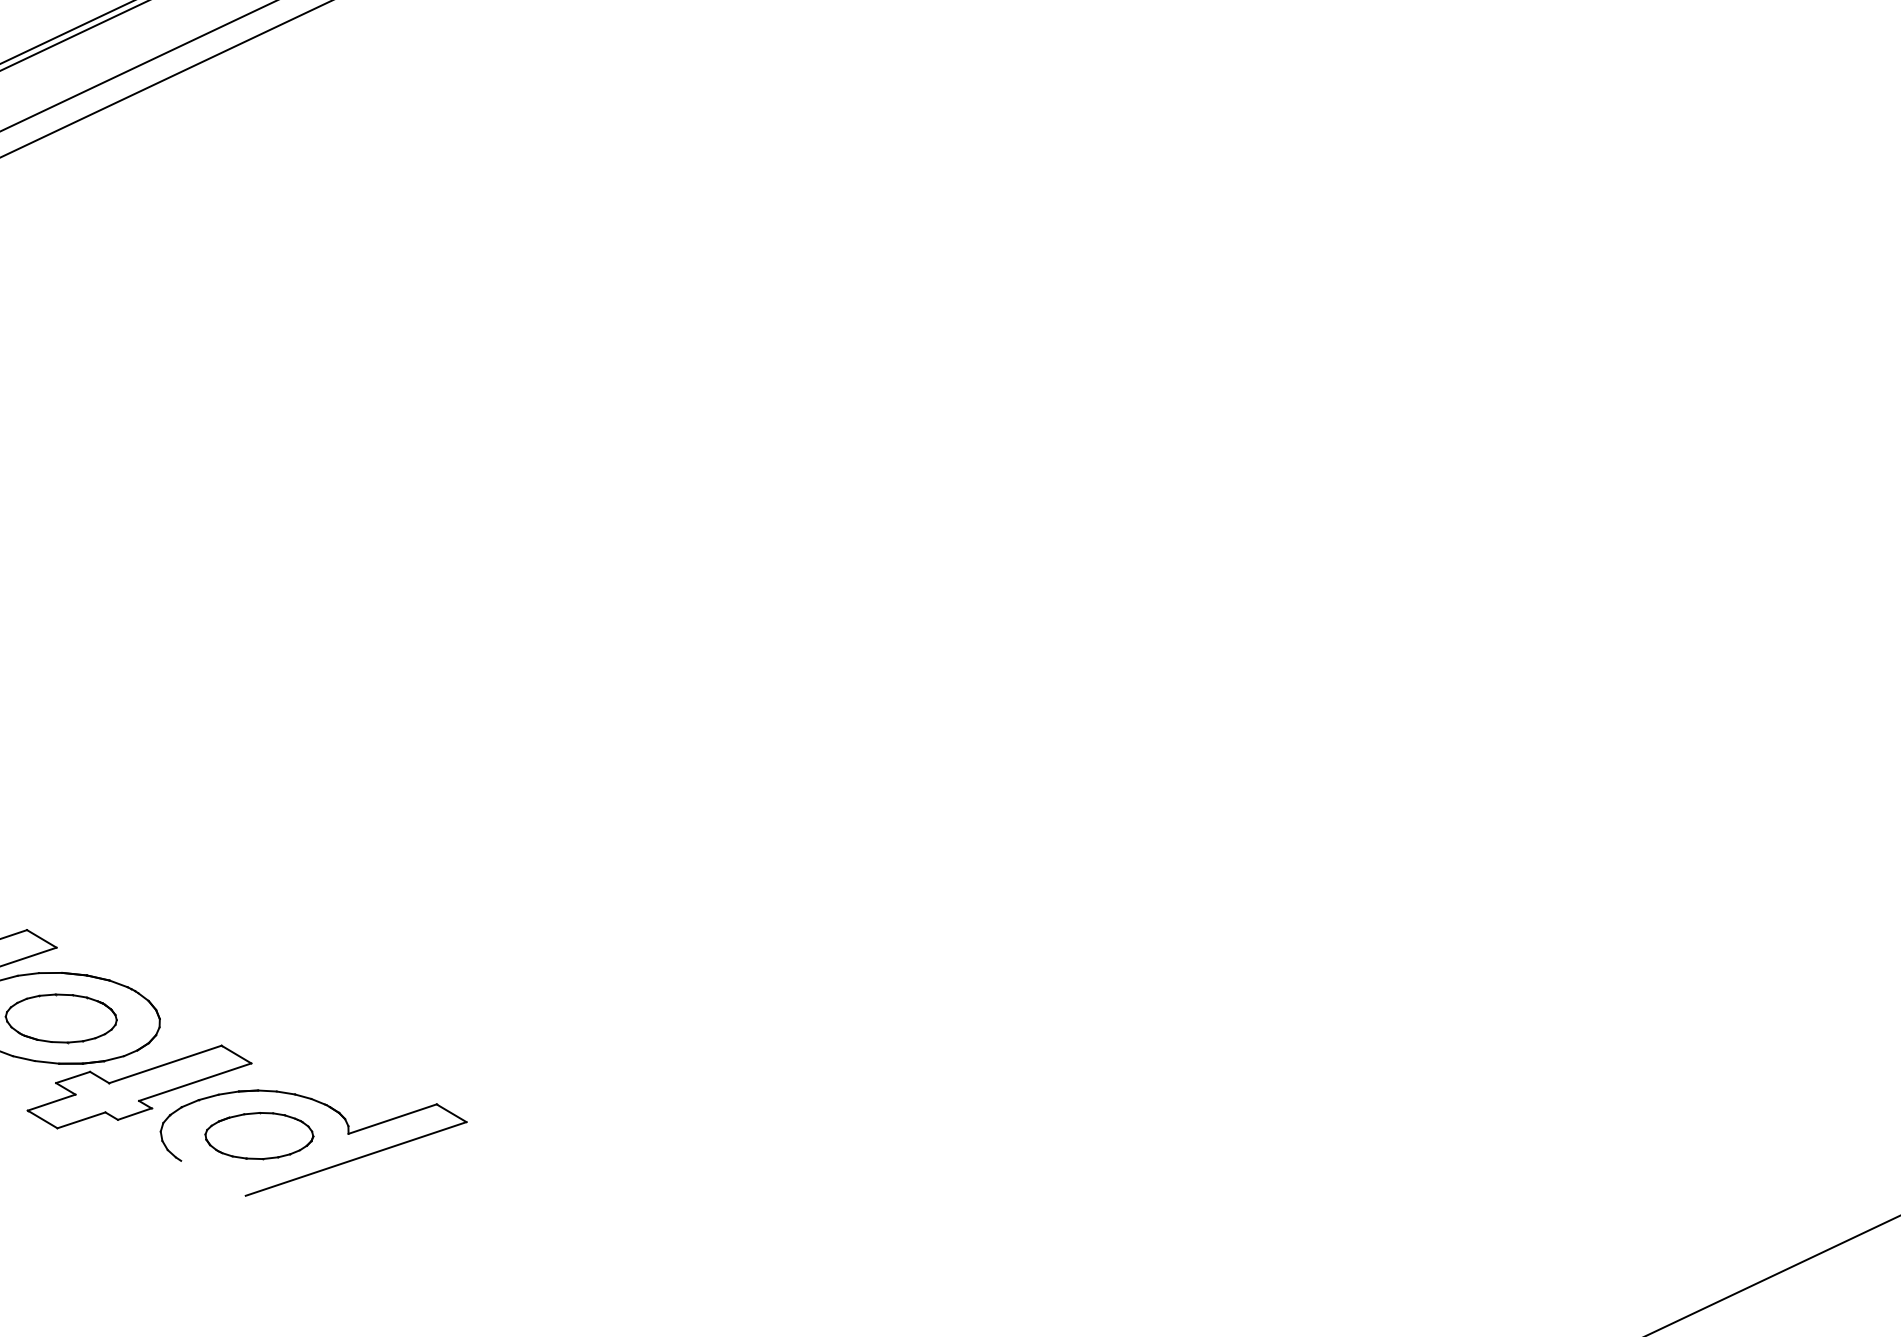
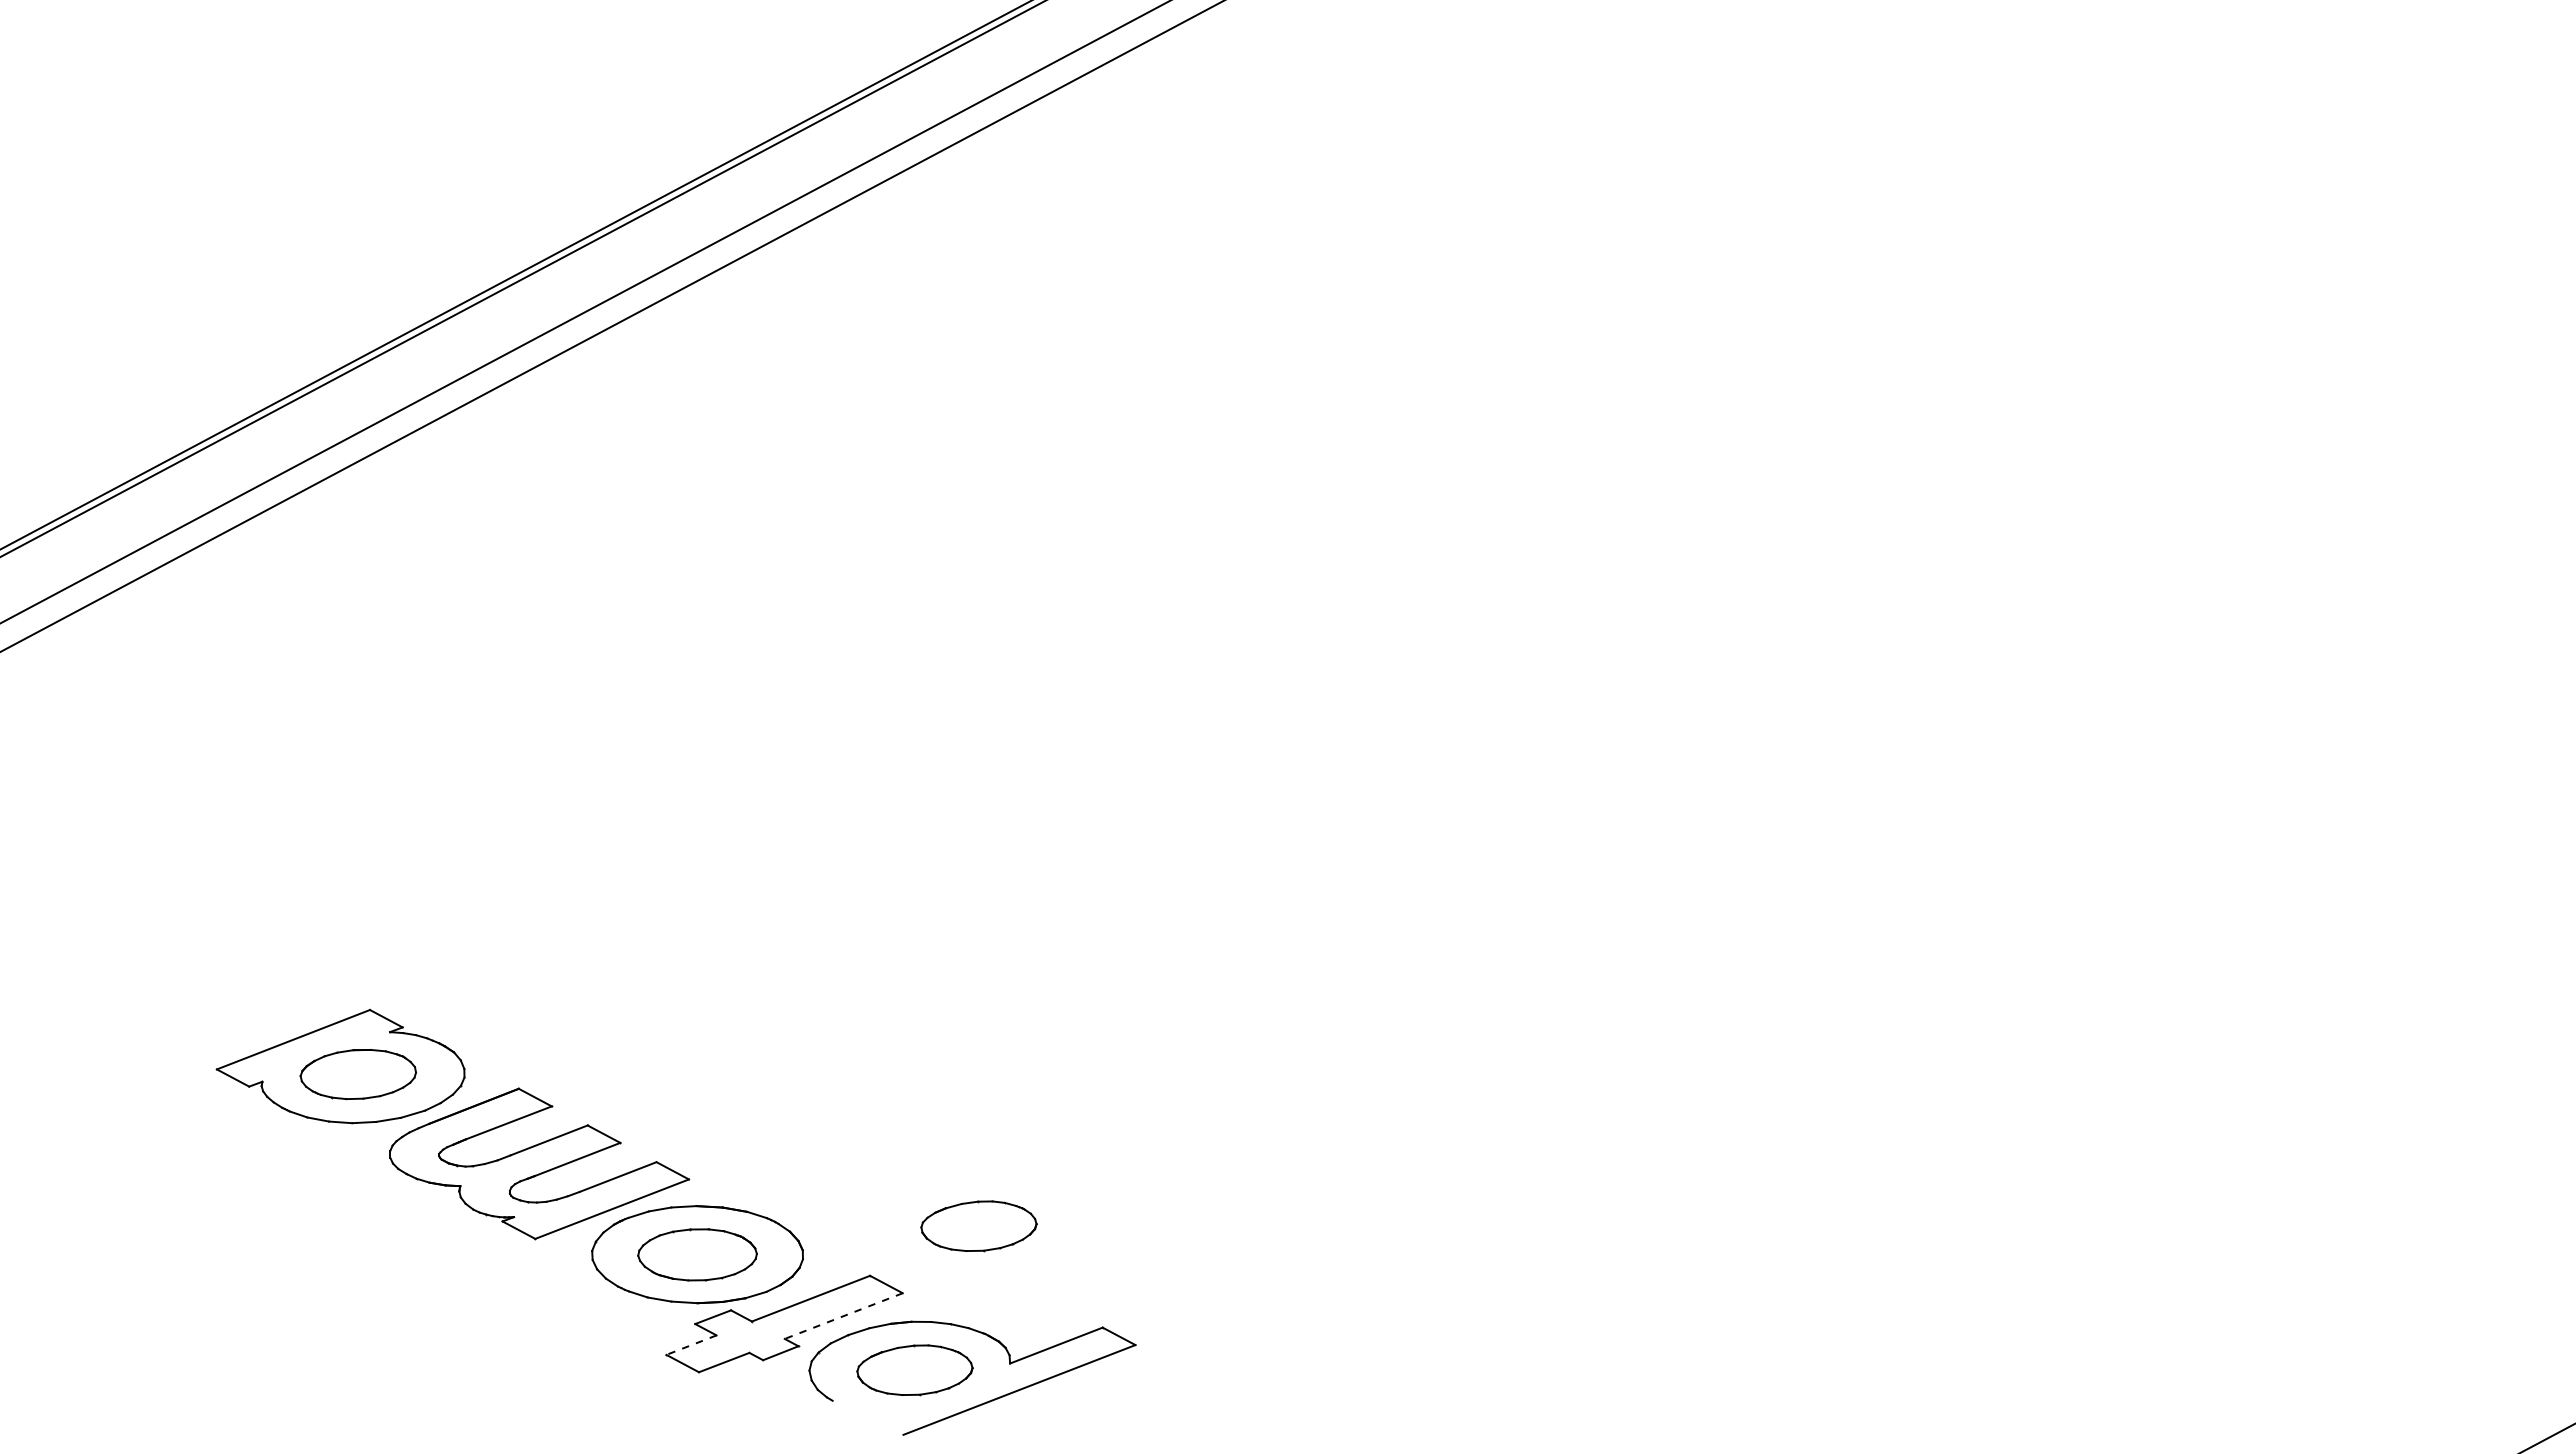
part: (325, 1004) -> (978, 1226), added
line: (194, 1082) -> (843, 1316), solid -> dashed
line: (51, 1102) -> (691, 1345), solid -> dashed

